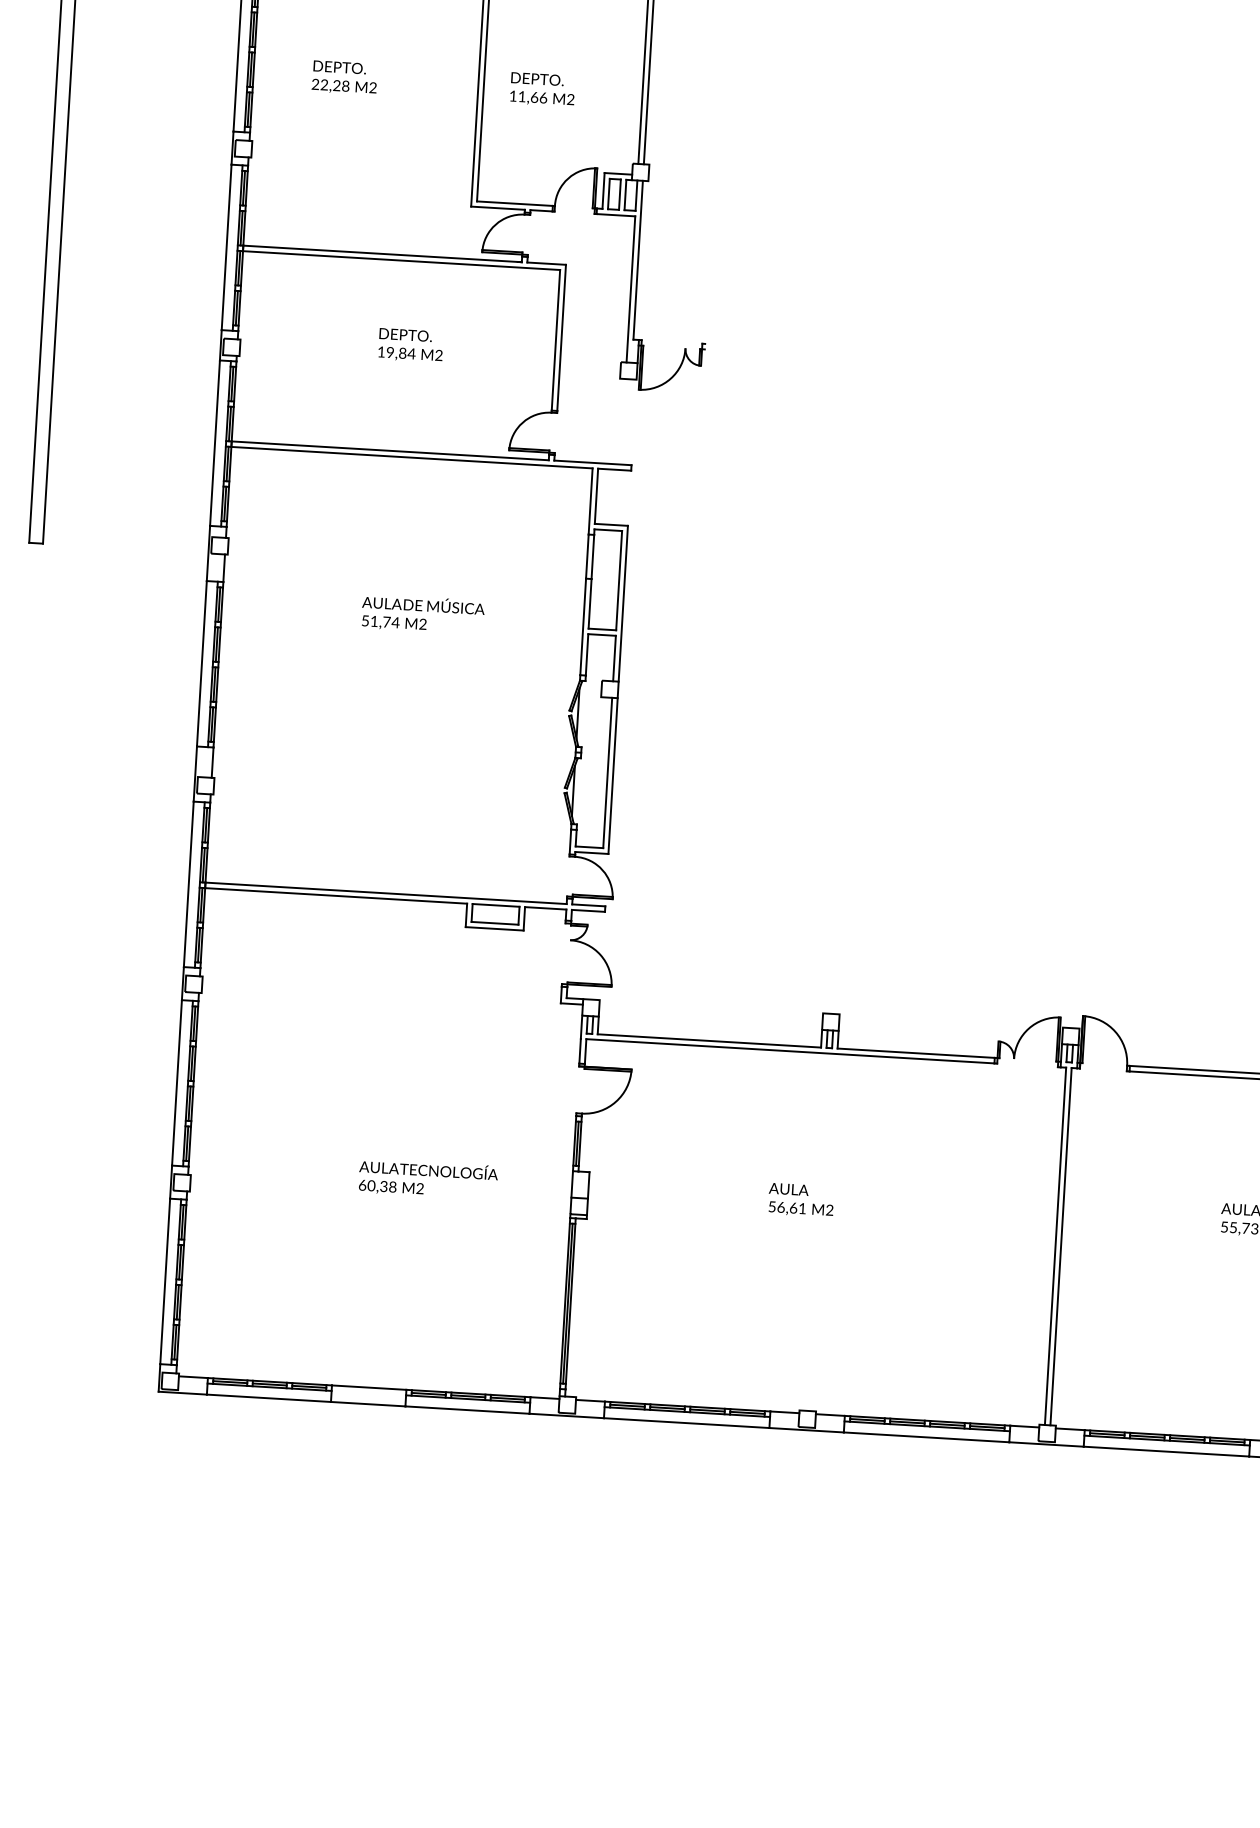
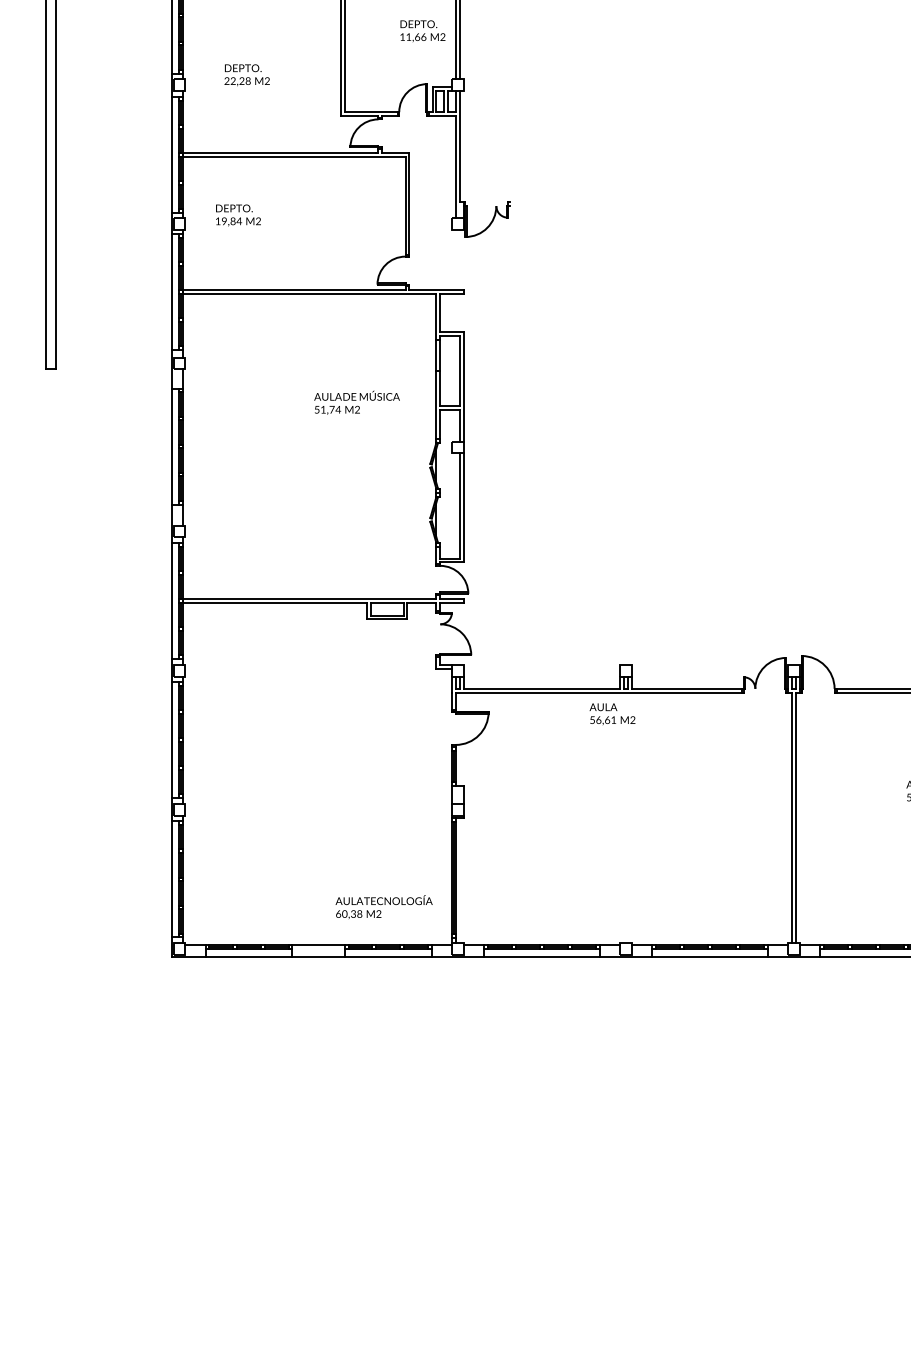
text: (343, 78) -> (246, 75), moved
text: (542, 89) -> (422, 31), moved
text: (410, 345) -> (238, 215), moved
text: (422, 613) -> (356, 402), moved
text: (427, 1179) -> (383, 907), moved
text: (801, 1200) -> (612, 714), moved

